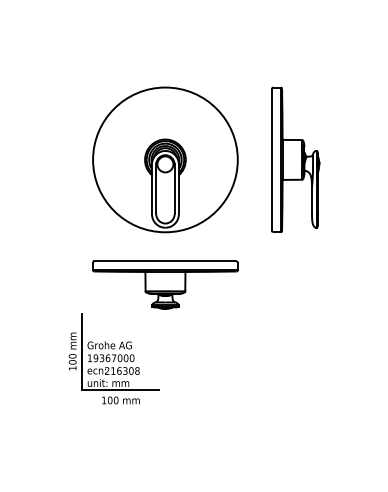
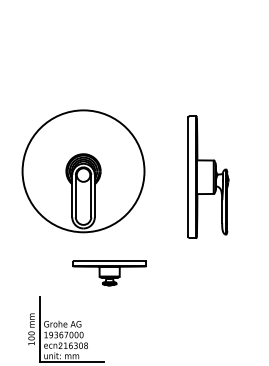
part: (165, 159) -> (83, 170), moved
part: (295, 159) -> (208, 176), moved
part: (165, 284) -> (109, 272), size x0.6

